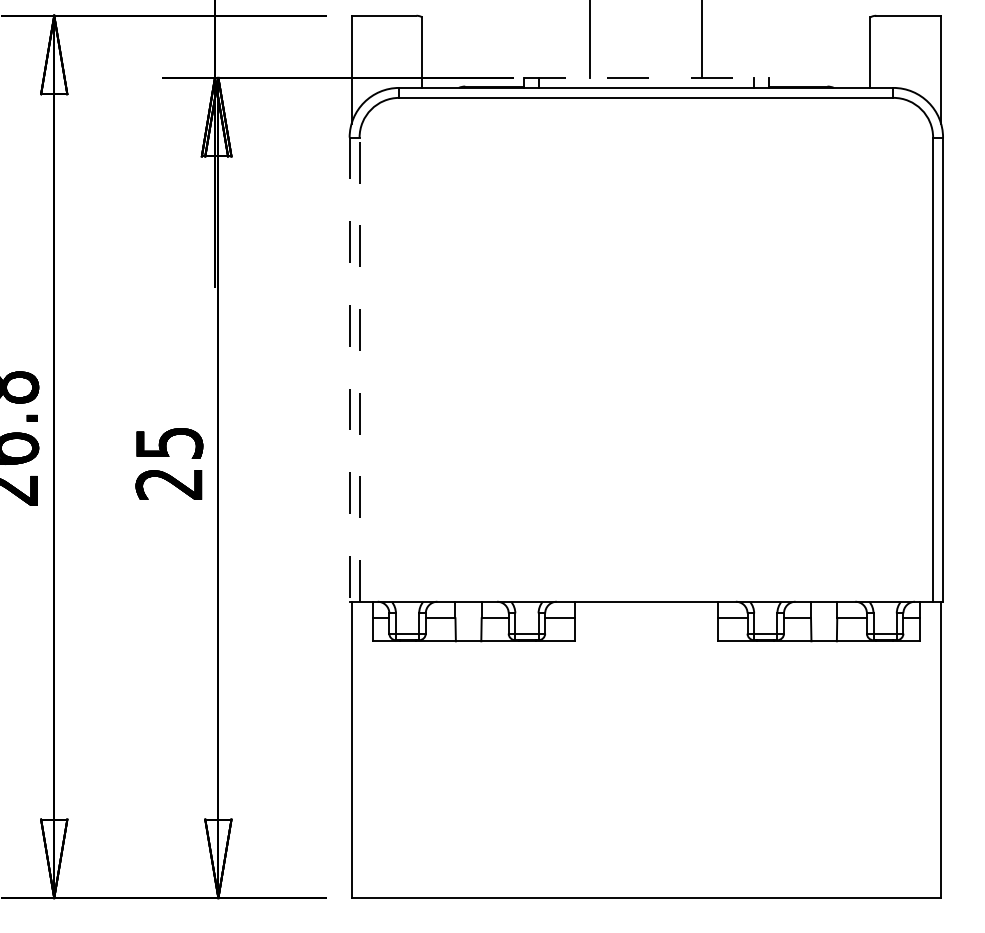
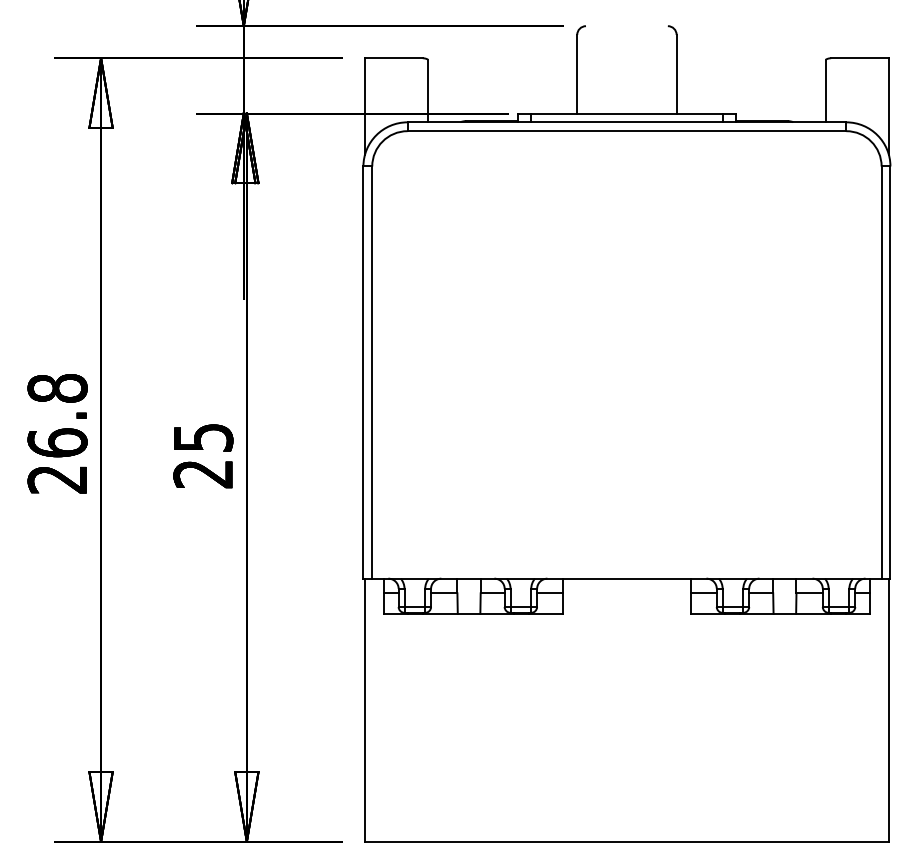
line: (645, 77) -> (626, 113), dashed -> solid
line: (359, 369) -> (372, 372), dashed -> solid
line: (349, 370) -> (363, 373), dashed -> solid

